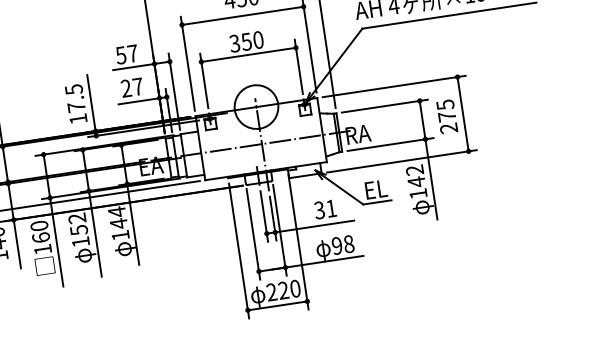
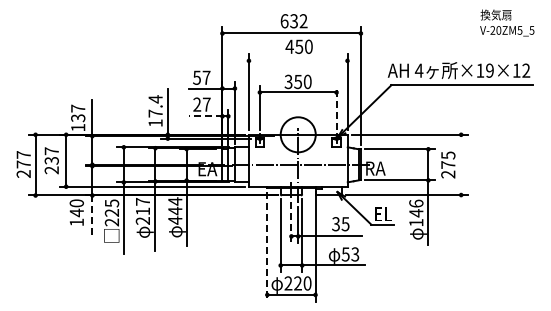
line: (243, 15) -> (298, 60), removed
line: (298, 66) -> (336, 107), solid -> dashed
text: (73, 89) -> (155, 99), 17.5 -> 17.4
line: (139, 101) -> (206, 116), solid -> dashed
line: (463, 113) -> (461, 164), removed
text: (415, 170) -> (416, 203), 142 -> 146
text: (331, 209) -> (345, 224), 31 -> 35
line: (264, 216) -> (291, 222), solid -> dashed
text: (78, 230) -> (142, 211), 152 -> 217
text: (120, 235) -> (175, 220), 144 -> 444
text: (40, 237) -> (111, 212), 160 -> 225
line: (17, 243) -> (92, 214), solid -> dashed
text: (343, 245) -> (350, 254), 98 -> 53
line: (239, 250) -> (267, 246), solid -> dashed

